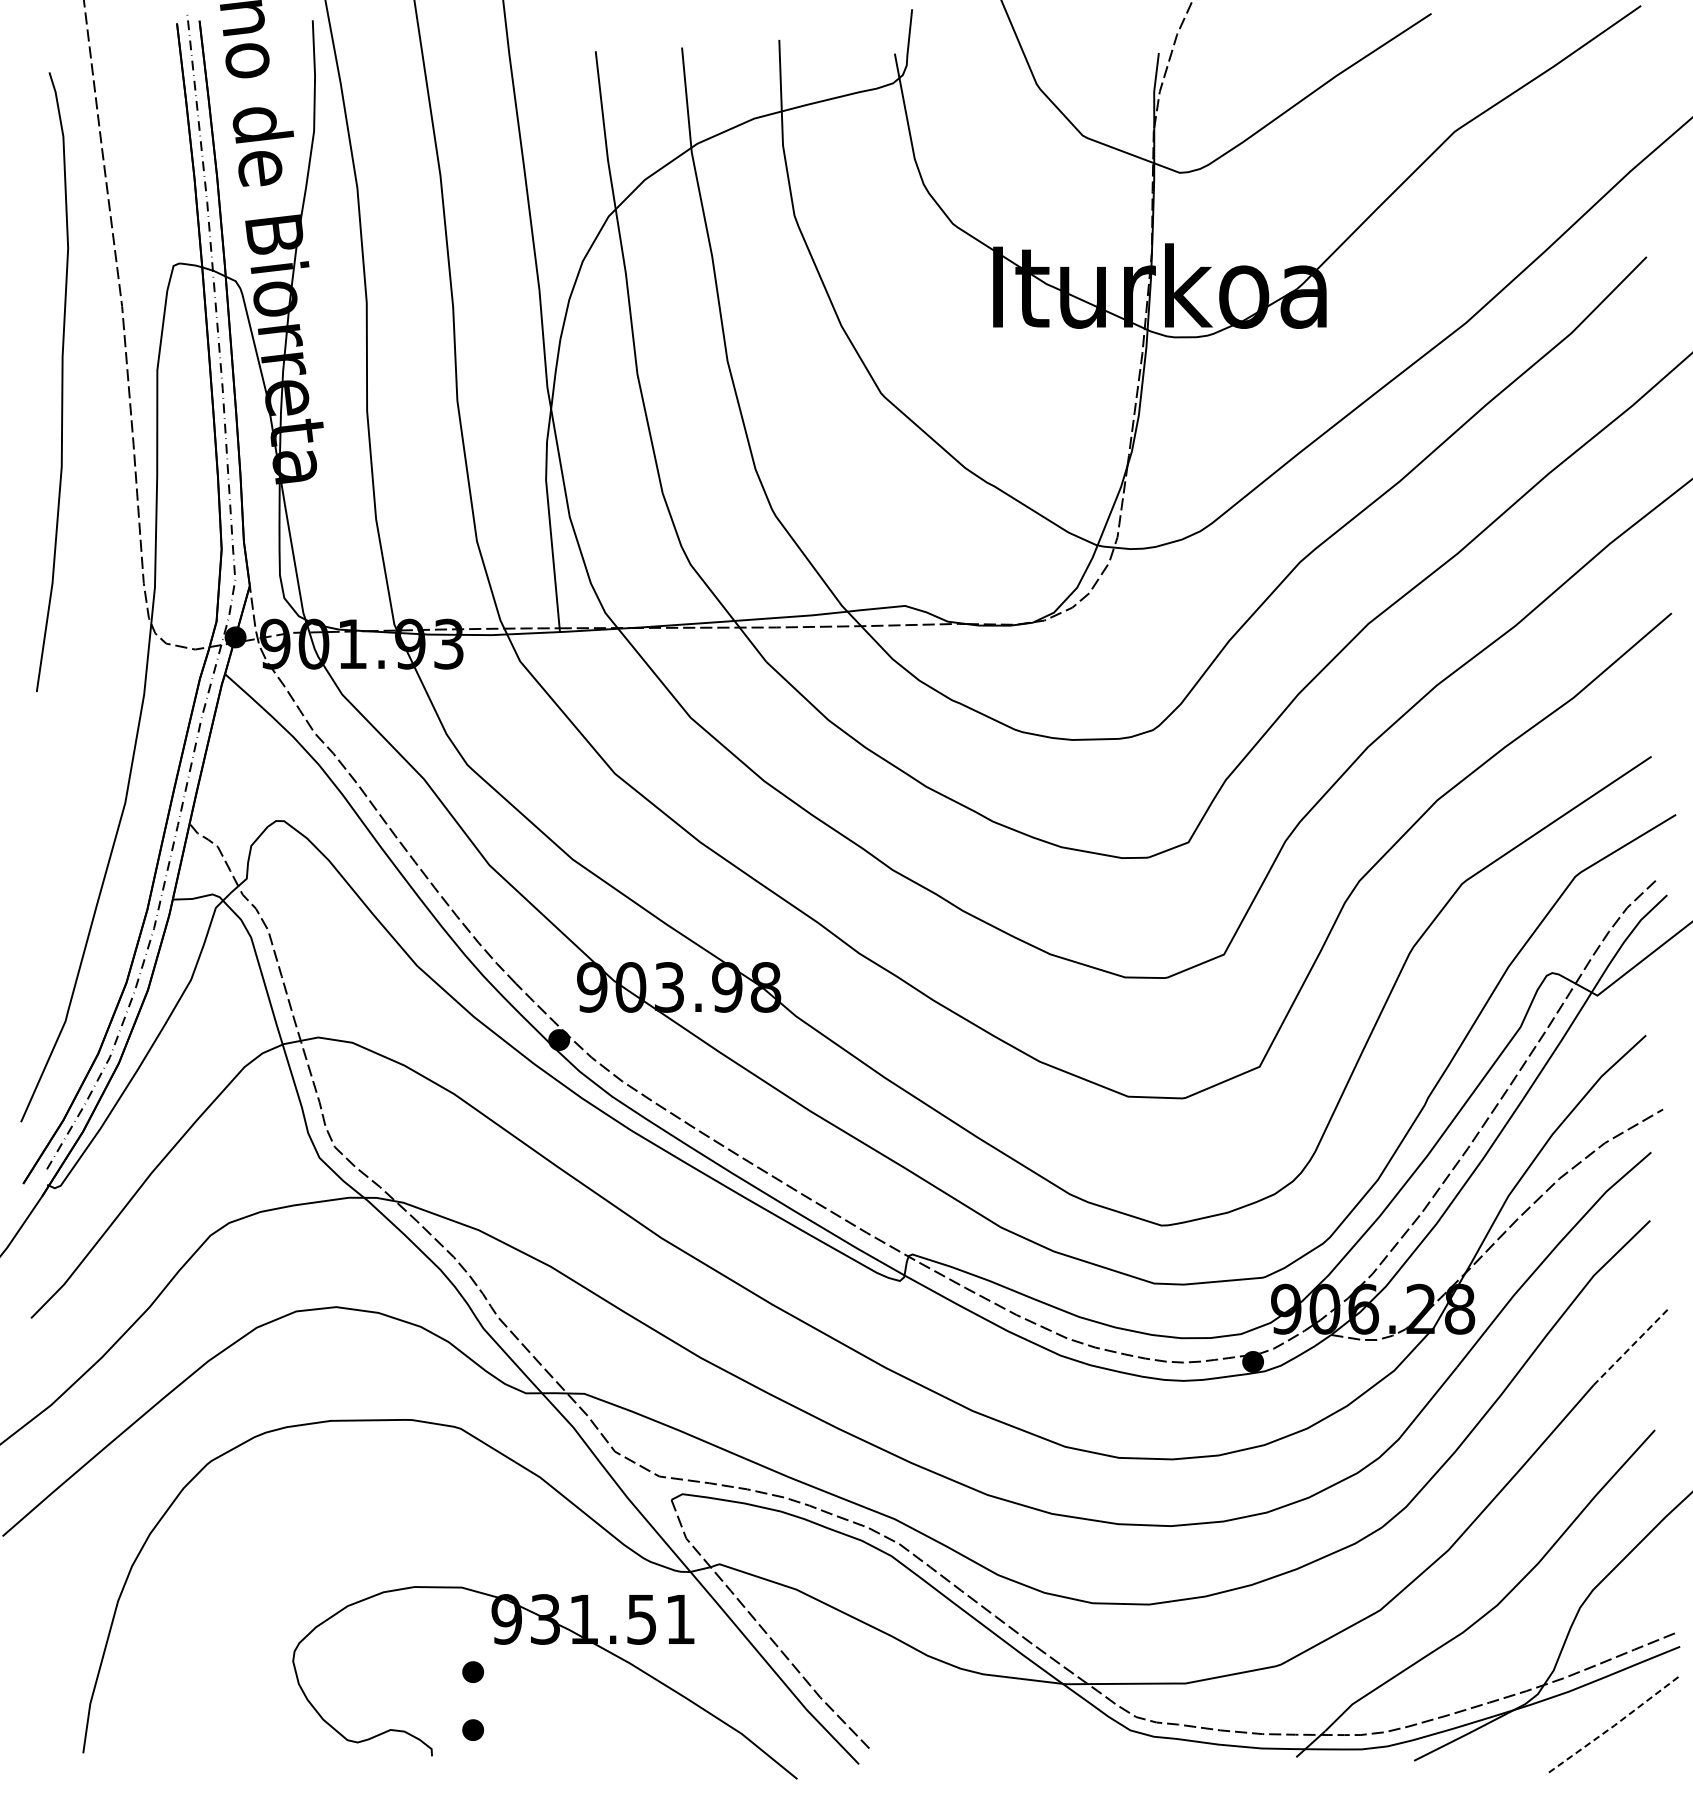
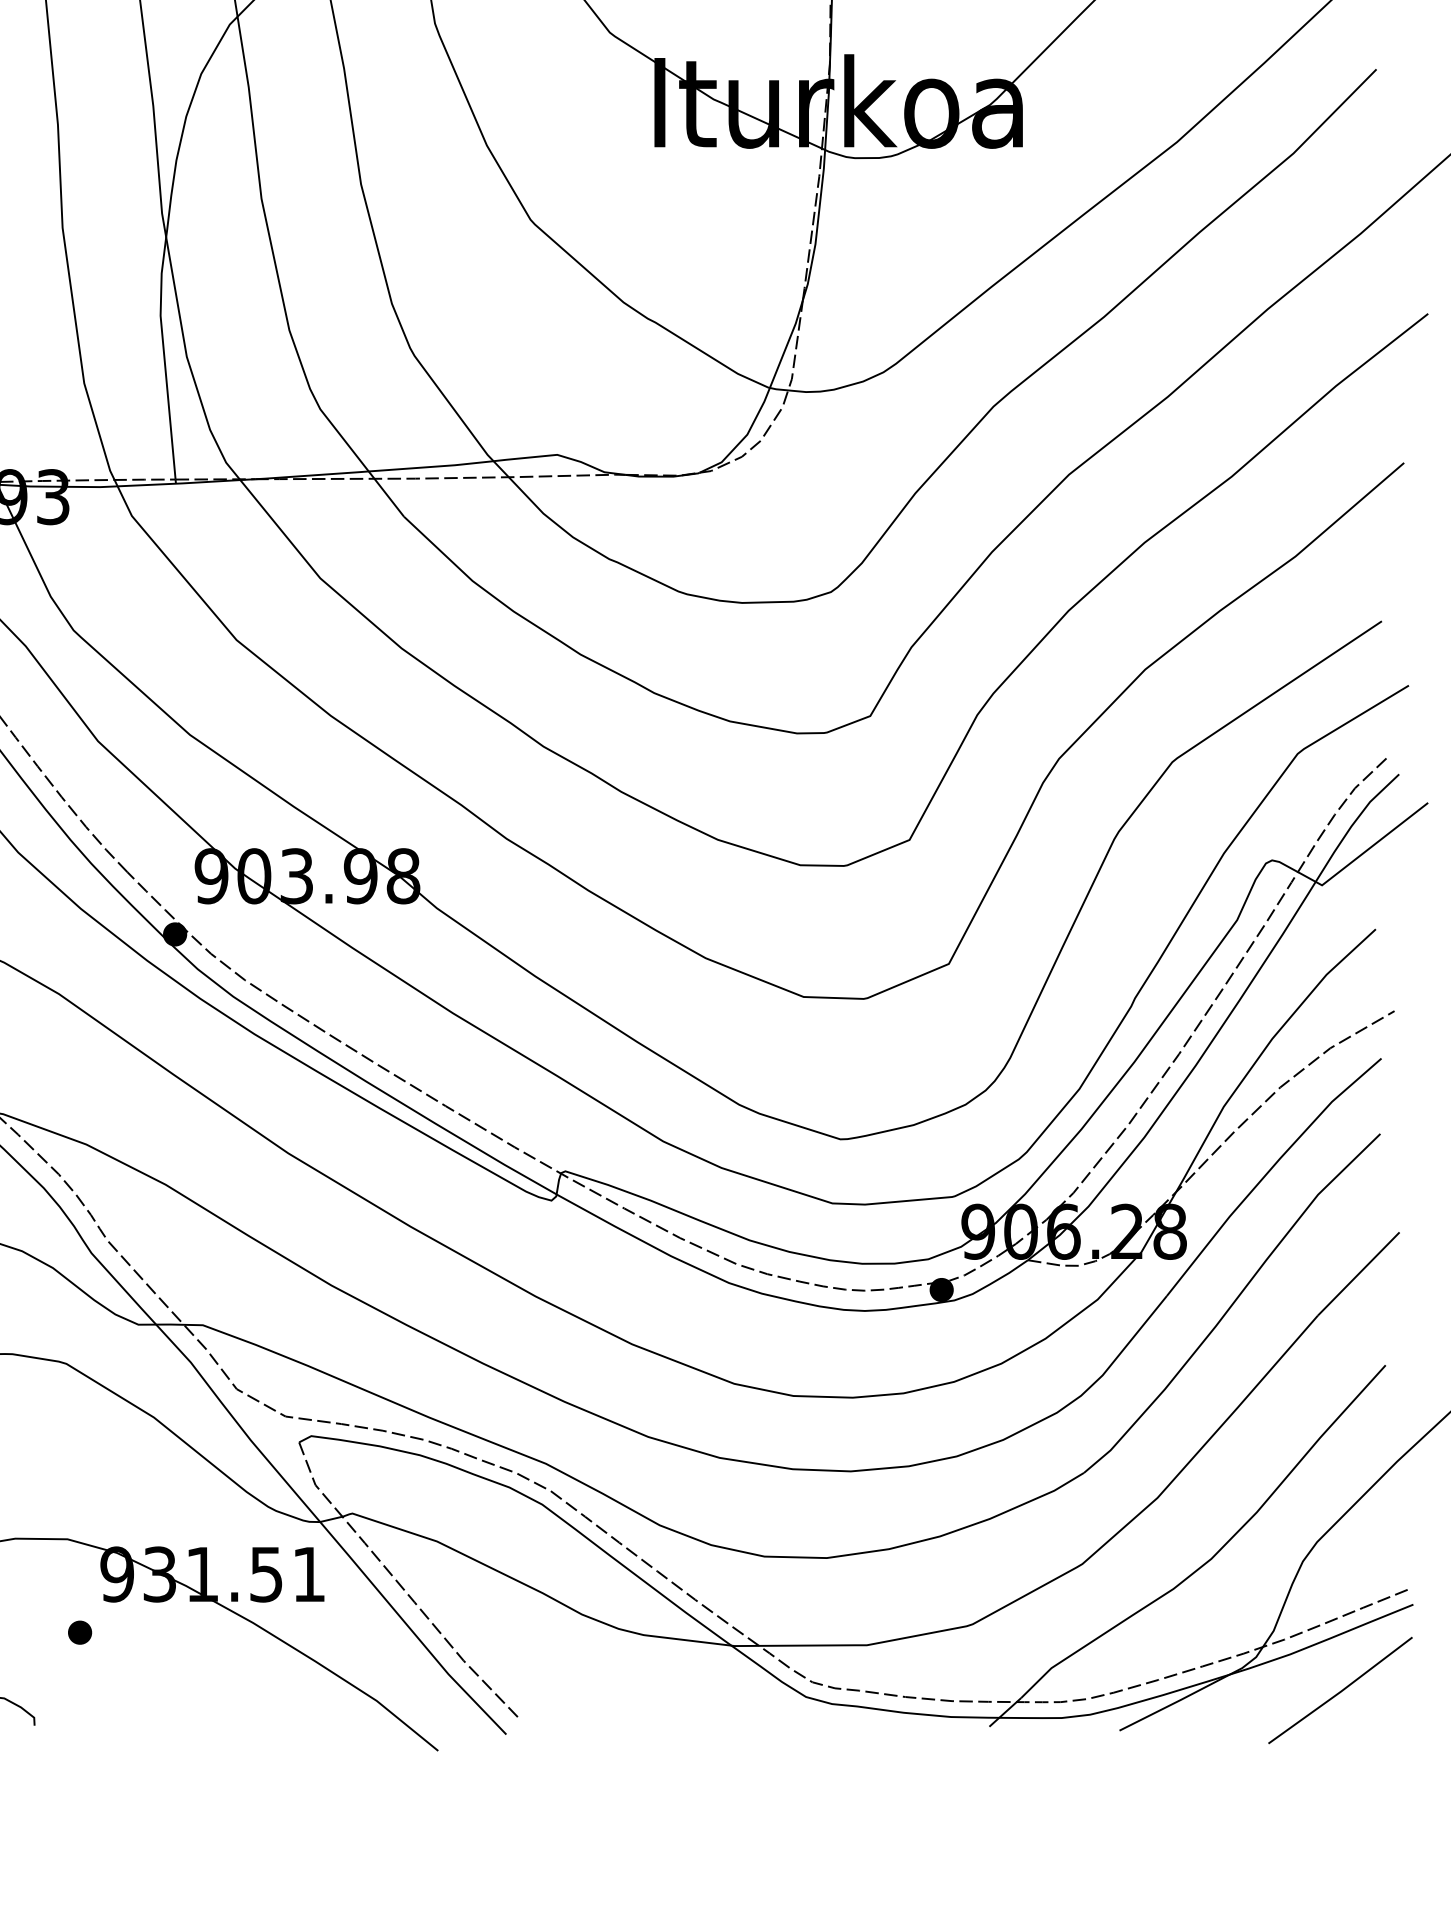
line: (1630, 1347) -> (1358, 1274), dashed -> solid
line: (1614, 1725) -> (1340, 1691), dashed -> solid
part: (472, 1729) -> (79, 1696), removed

